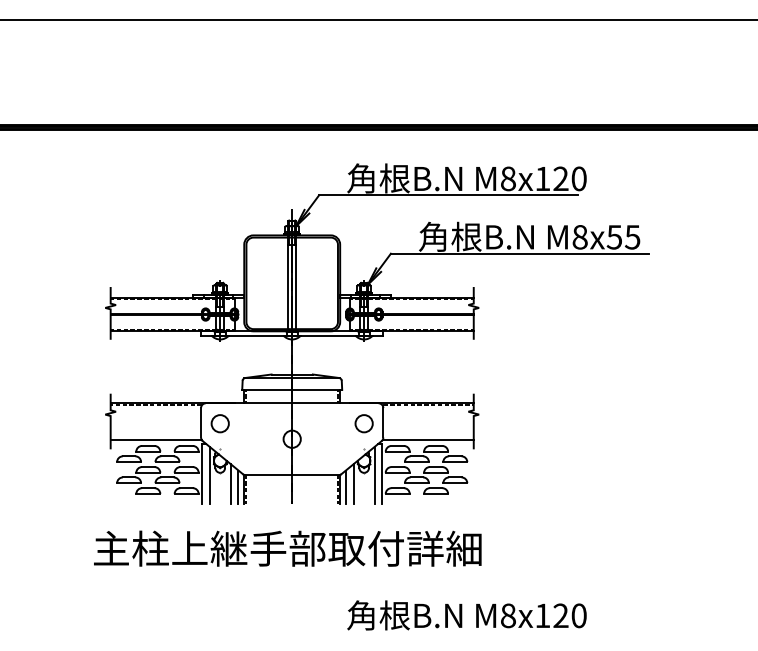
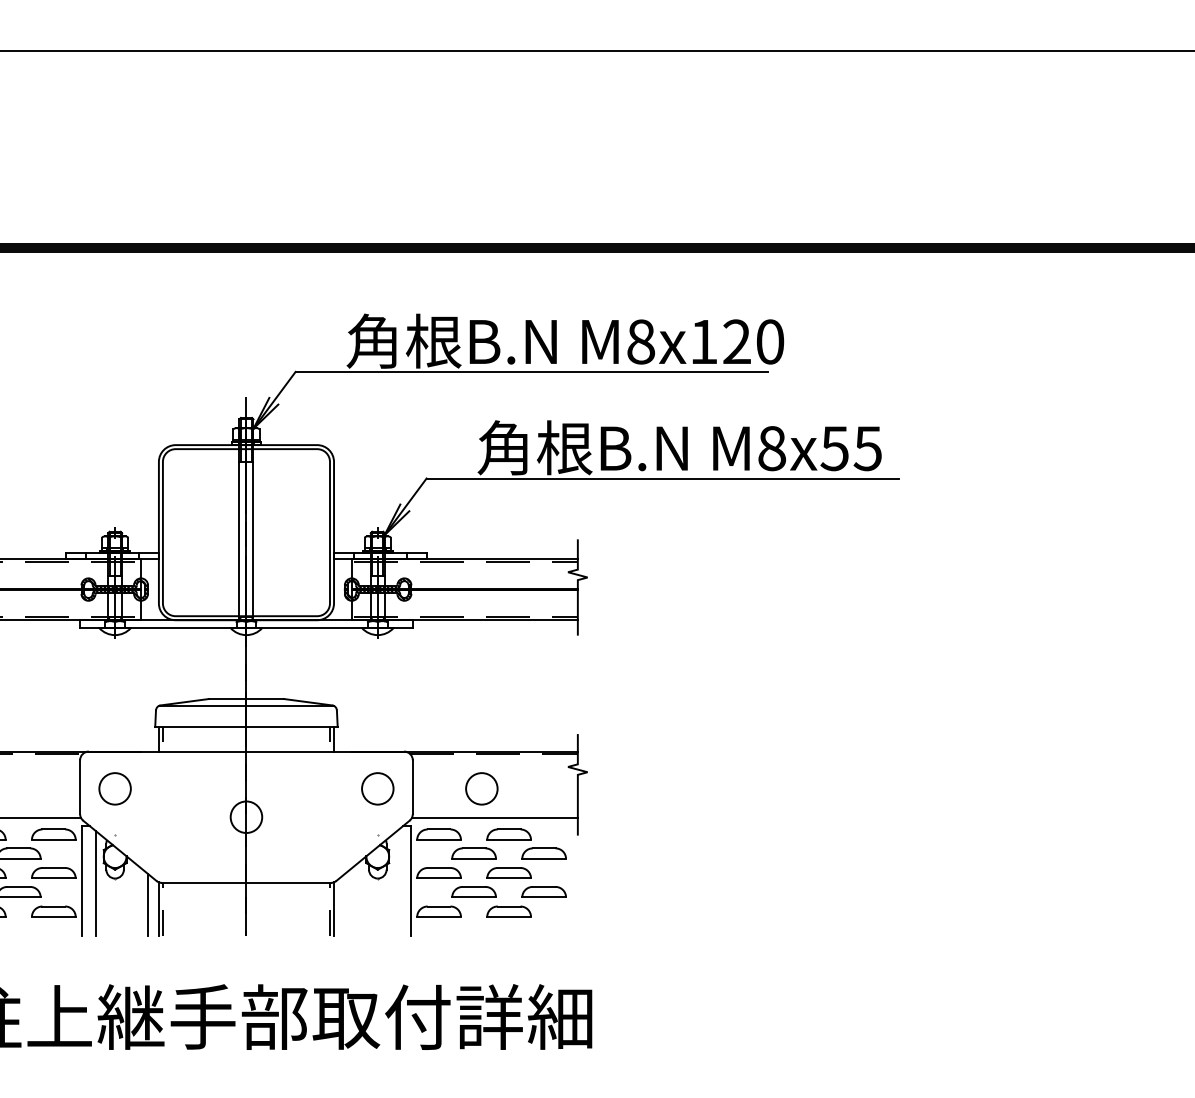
circle: (420, 423) -> (480, 788), added
line: (374, 475) -> (396, 883), removed
line: (230, 484) -> (133, 899), removed
line: (353, 484) -> (358, 899), removed
line: (345, 487) -> (343, 905), removed

